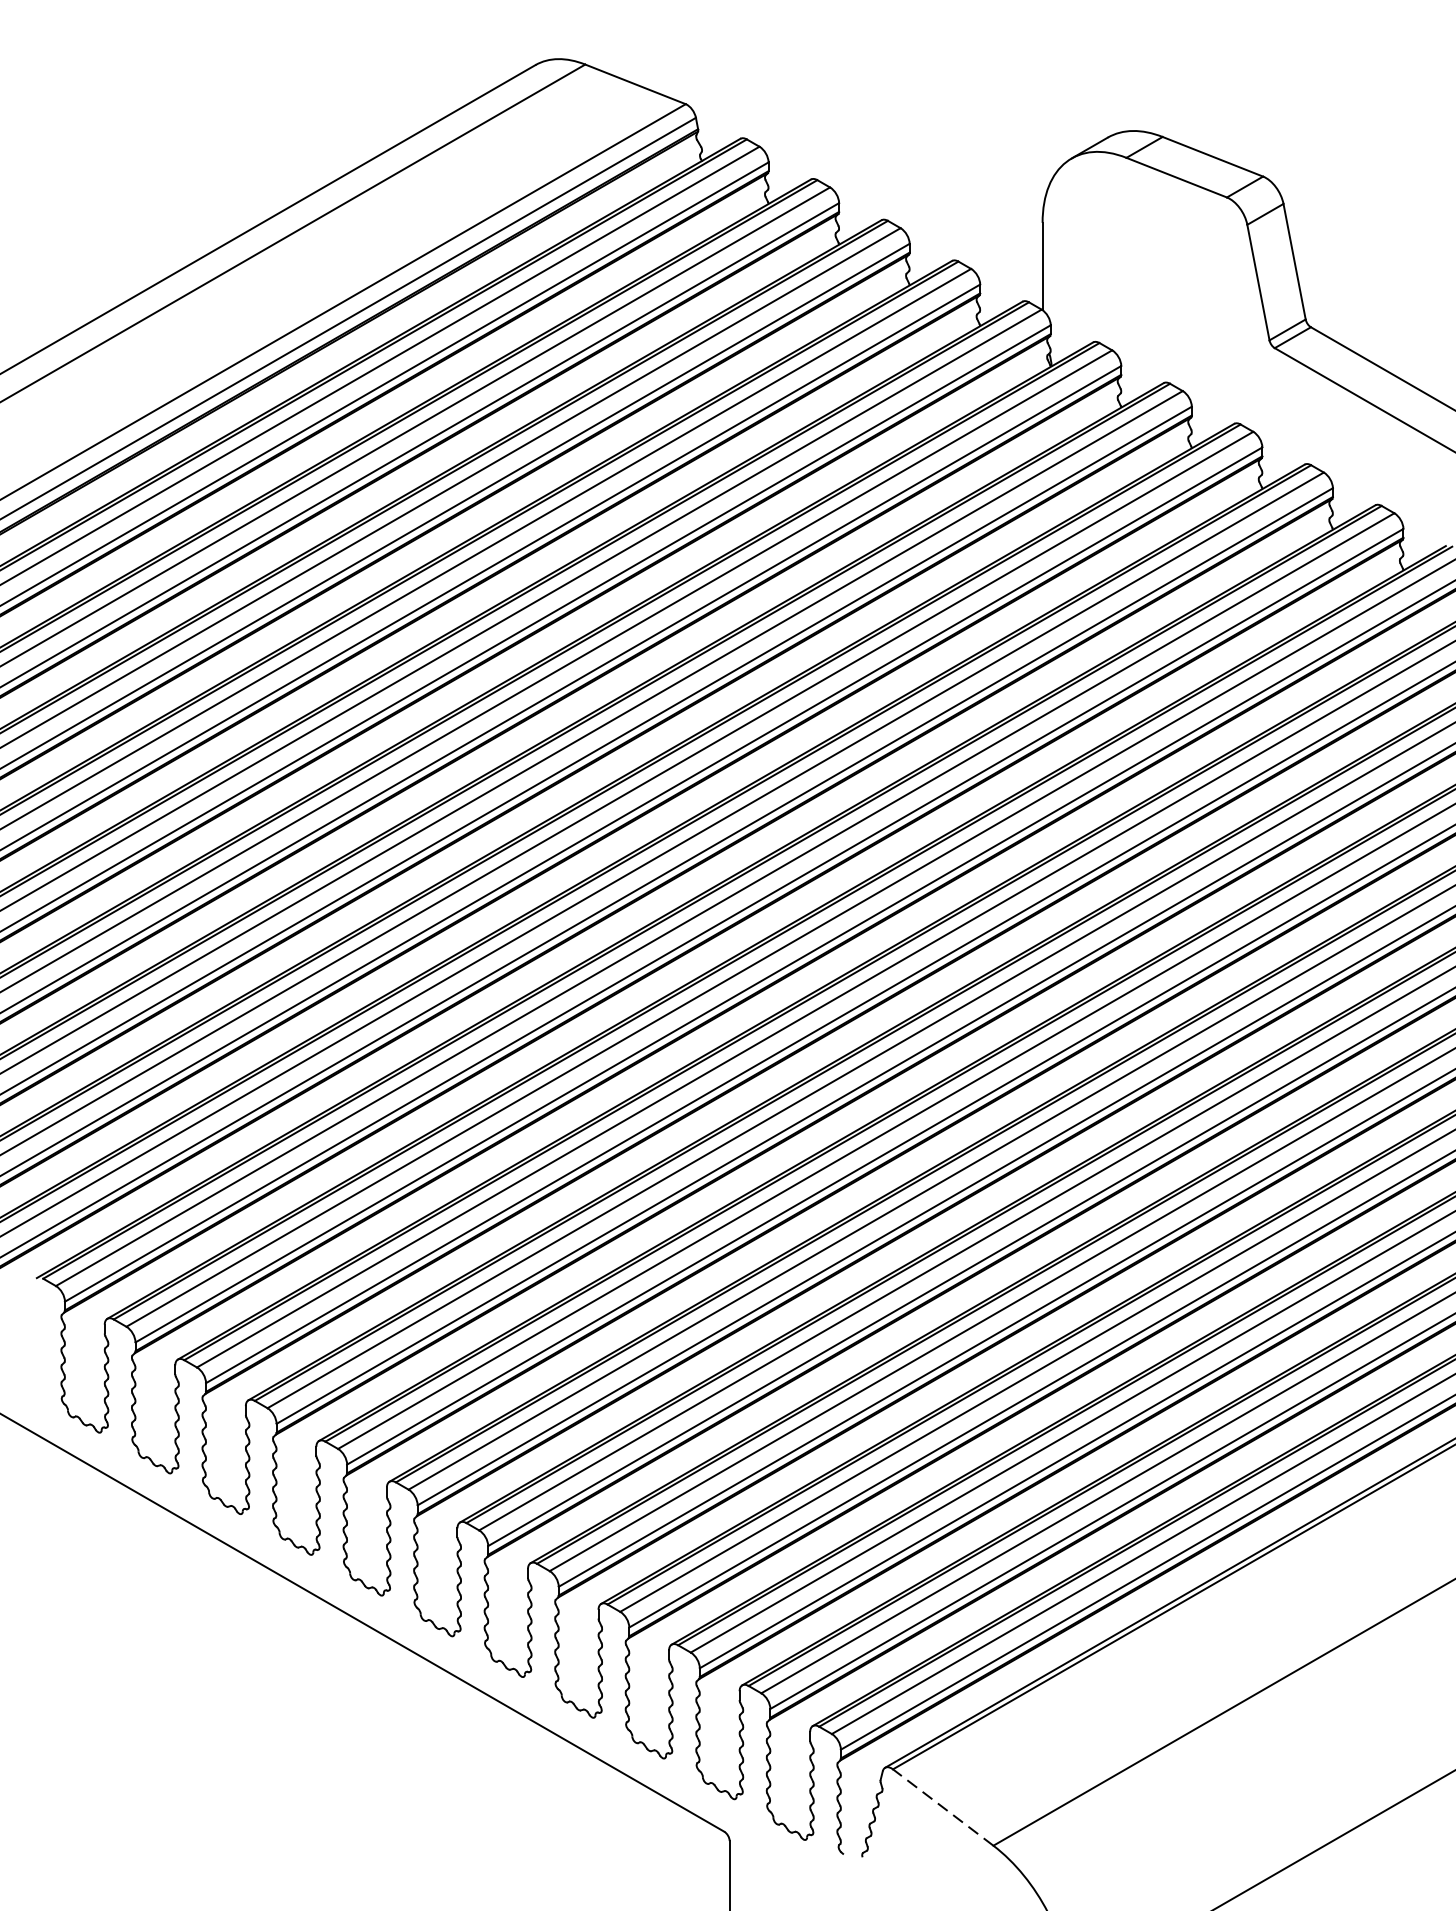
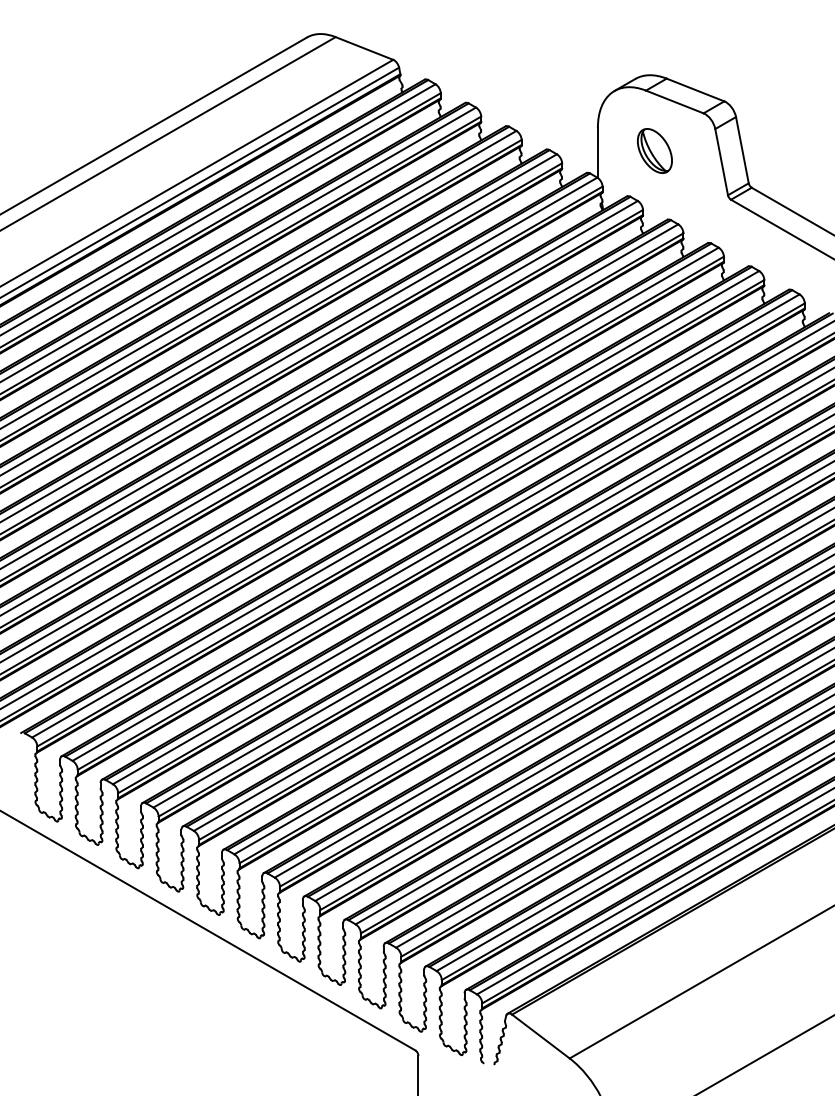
part: (1141, 262) -> (654, 150), added
line: (942, 1807) -> (540, 1036), dashed -> solid

